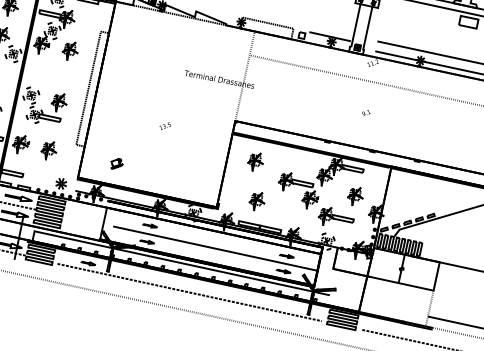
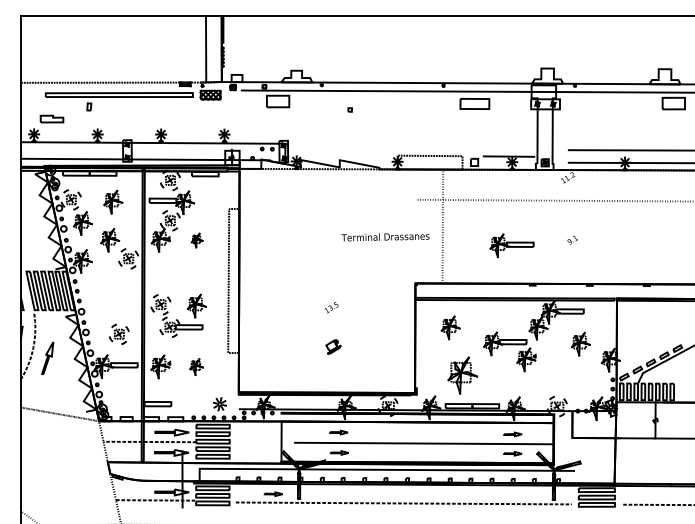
part: (70, 51) -> (197, 240), size x0.6
line: (244, 76) -> (442, 226), moved
part: (49, 150) -> (196, 366), size x0.7
part: (116, 163) -> (333, 346), moved
part: (257, 201) -> (462, 375), size x1.6
part: (335, 218) -> (511, 245), moved

